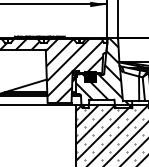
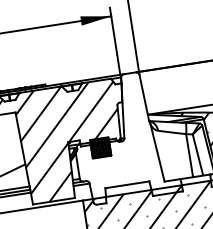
hatch: (103, 72) -> (122, 136), removed

